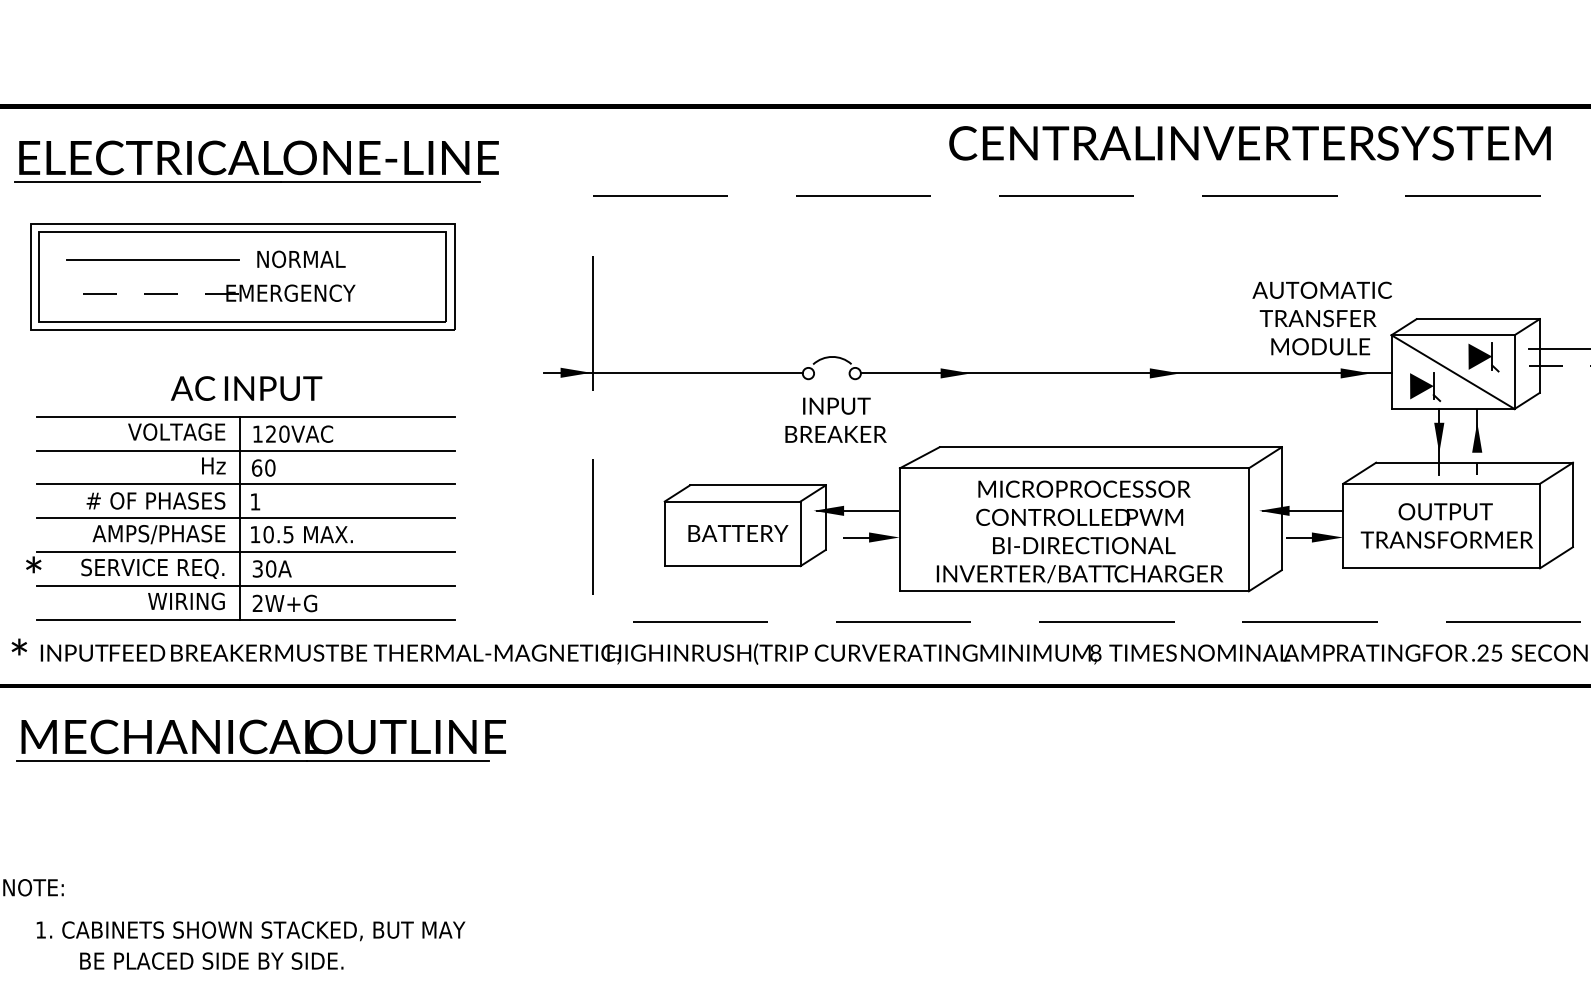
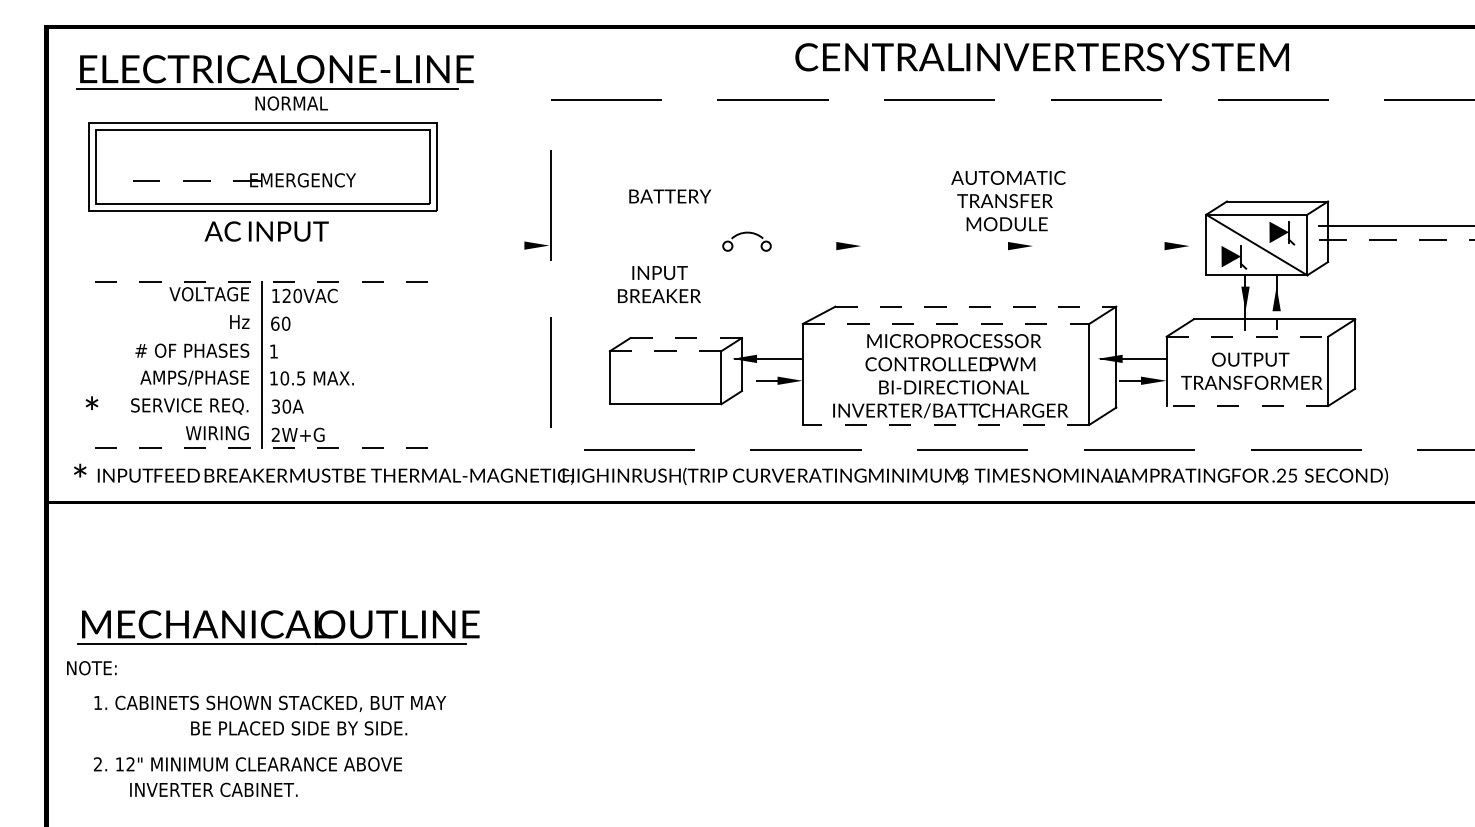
text: (1249, 143) -> (1041, 57), moved
text: (301, 259) -> (291, 103), moved
line: (152, 260) -> (189, 153), removed
text: (1322, 317) -> (1008, 200), moved
line: (672, 373) -> (616, 246), removed
line: (1126, 373) -> (988, 246), removed
text: (246, 388) -> (266, 231), moved
line: (246, 416) -> (266, 281), solid -> dashed
text: (836, 420) -> (659, 284), moved
line: (1111, 447) -> (976, 306), solid -> dashed
line: (246, 450) -> (266, 309), removed
line: (1074, 467) -> (946, 323), solid -> dashed
line: (1441, 483) -> (1247, 336), solid -> dashed
line: (246, 484) -> (266, 337), removed
line: (758, 485) -> (686, 338), solid -> dashed
line: (732, 501) -> (665, 351), solid -> dashed
line: (246, 518) -> (266, 365), removed
text: (738, 533) -> (670, 196), moved
line: (246, 551) -> (266, 392), removed
line: (1441, 568) -> (1247, 406), solid -> dashed
line: (246, 585) -> (266, 420), removed
line: (1073, 590) -> (945, 424), solid -> dashed
line: (246, 620) -> (266, 448), solid -> dashed
part: (260, 740) -> (278, 627), moved
text: (212, 961) -> (299, 728), moved

